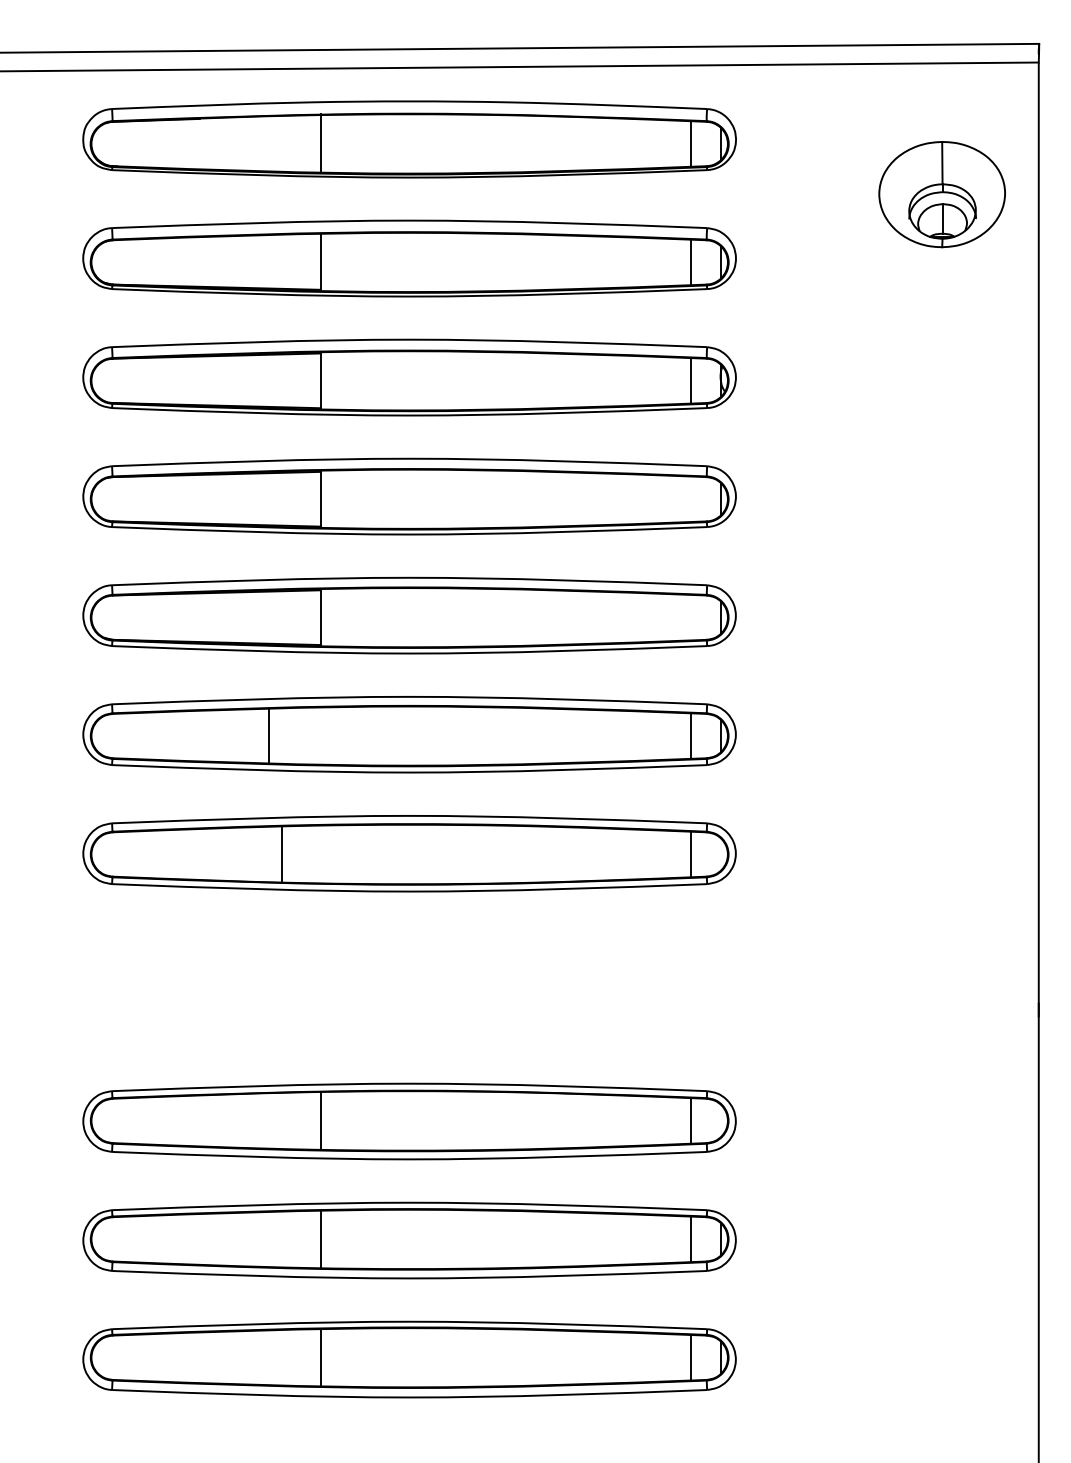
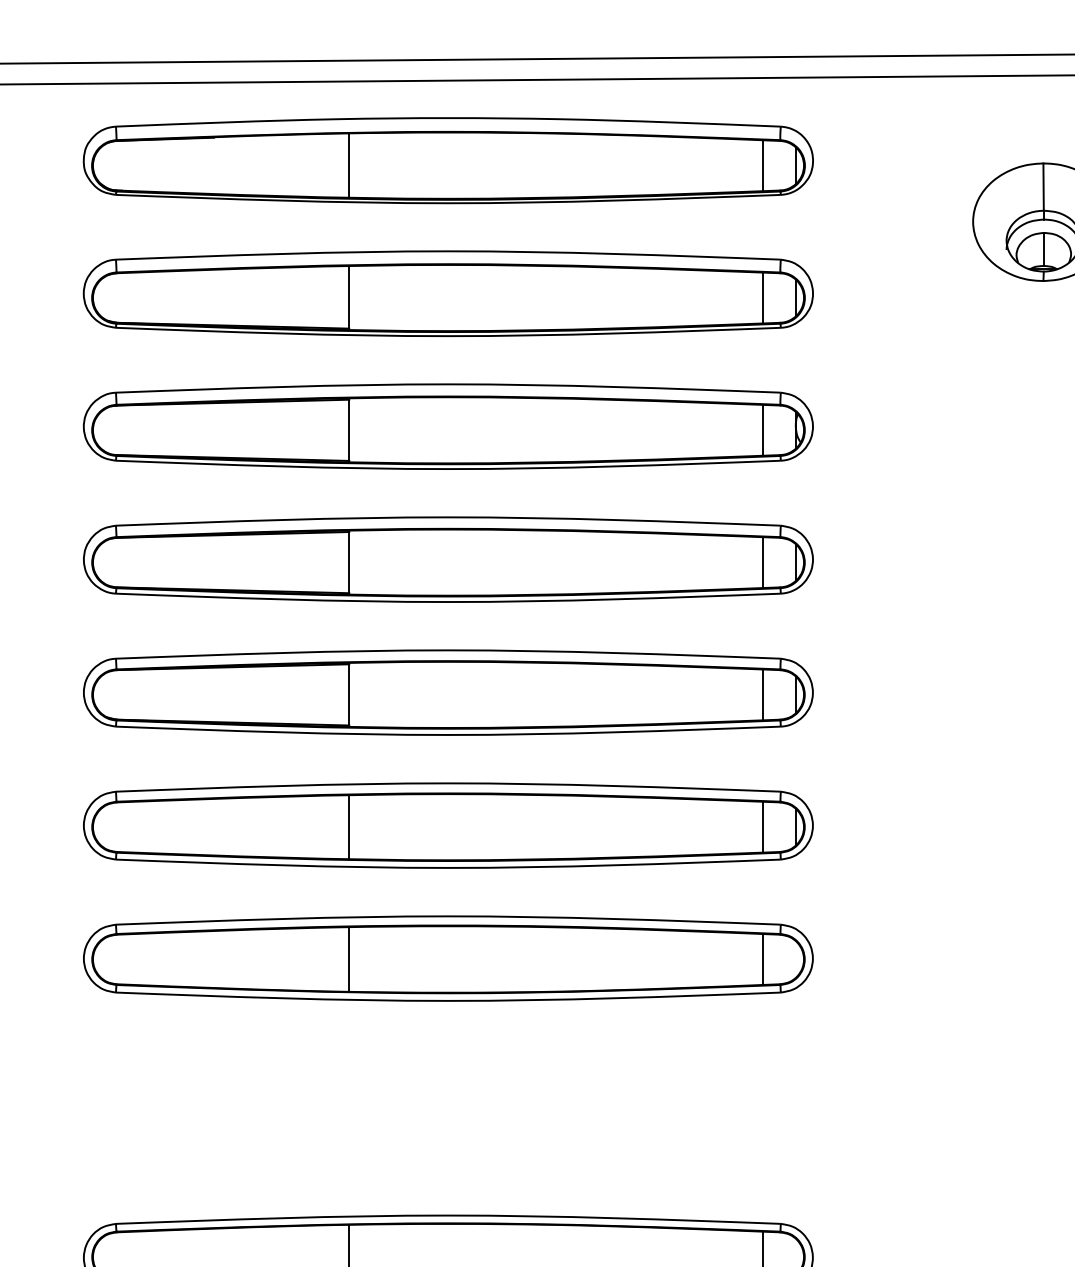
line: (690, 498) -> (762, 561), added
line: (690, 617) -> (762, 694), added
line: (268, 735) -> (348, 826), moved
line: (281, 854) -> (348, 959), moved

